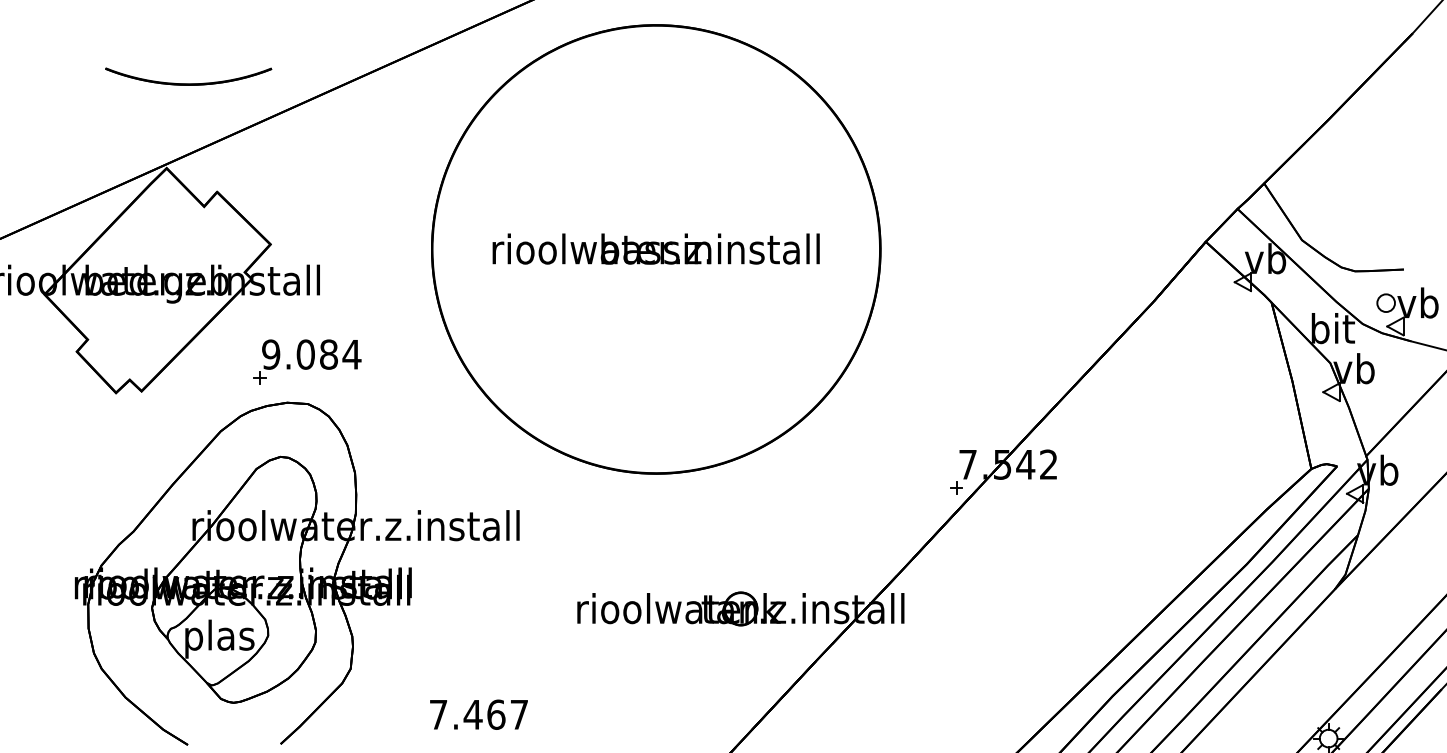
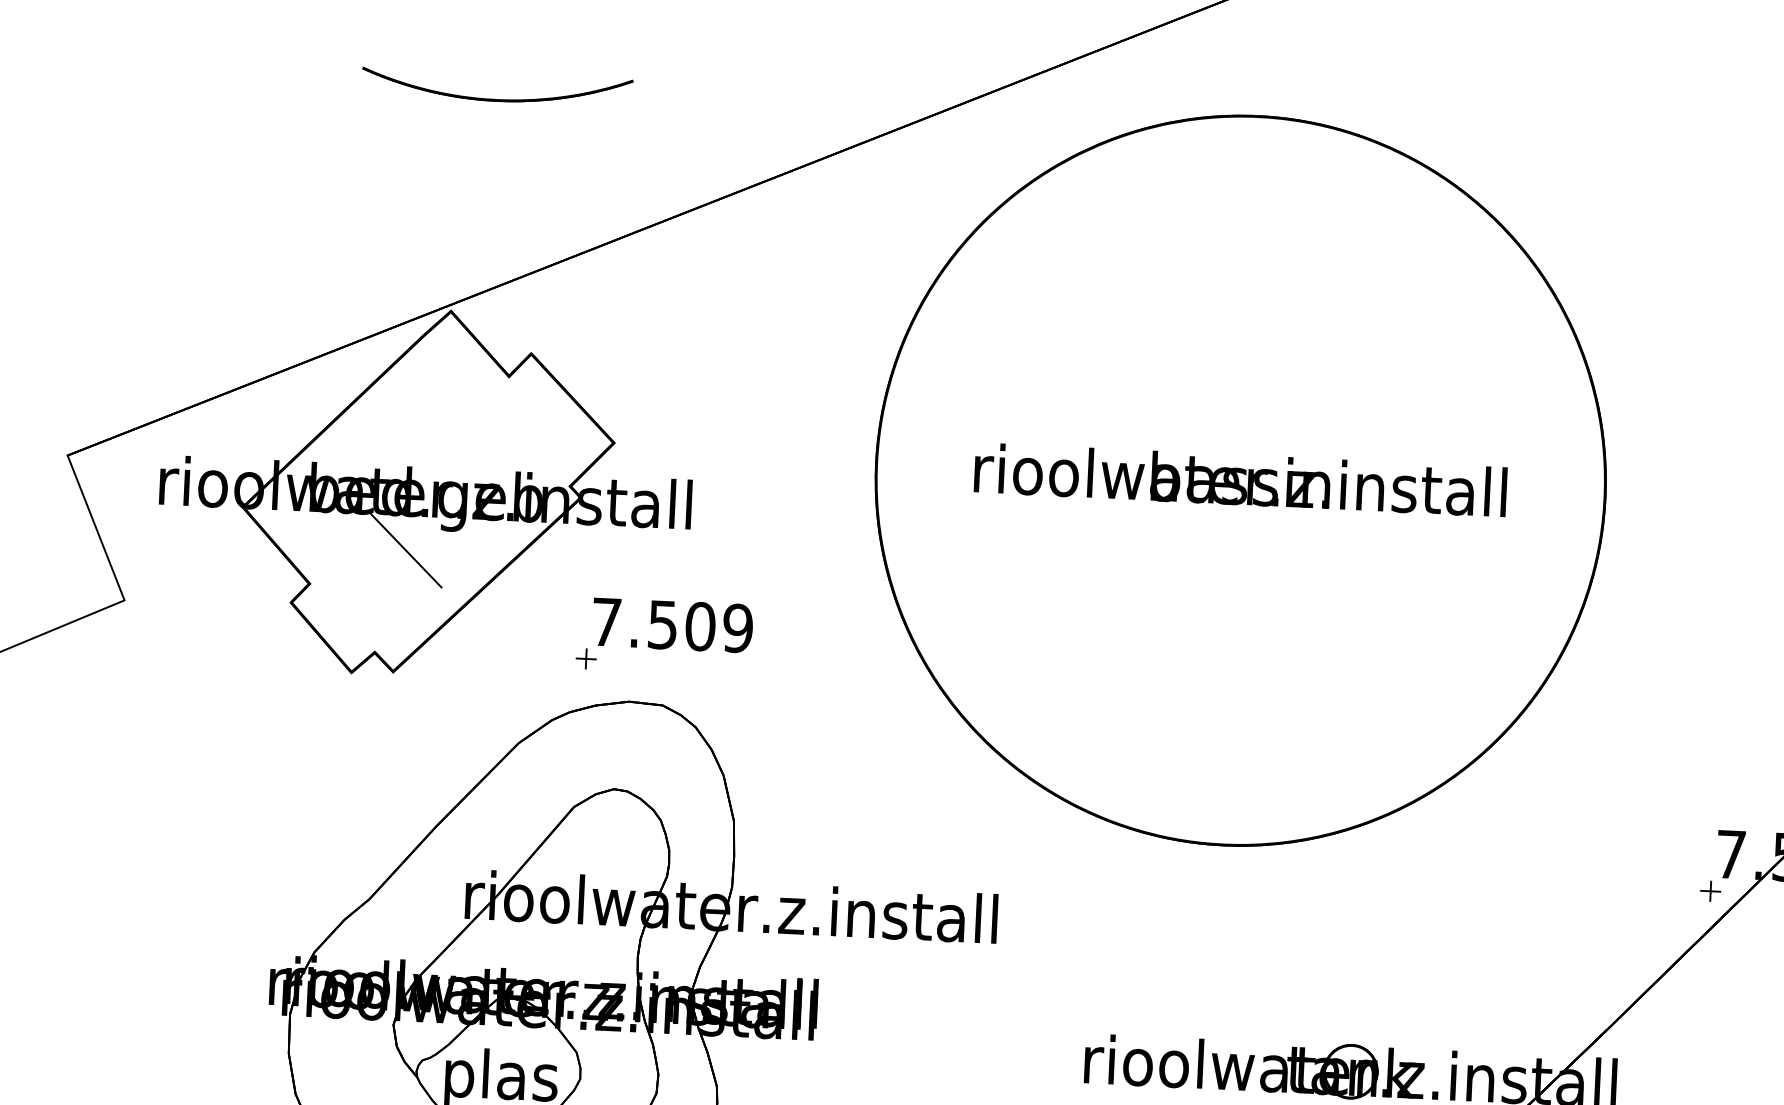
part: (188, 83) -> (496, 98), moved
line: (145, 316) -> (405, 550), added
text: (311, 354) -> (672, 625), 9.084 -> 7.509

